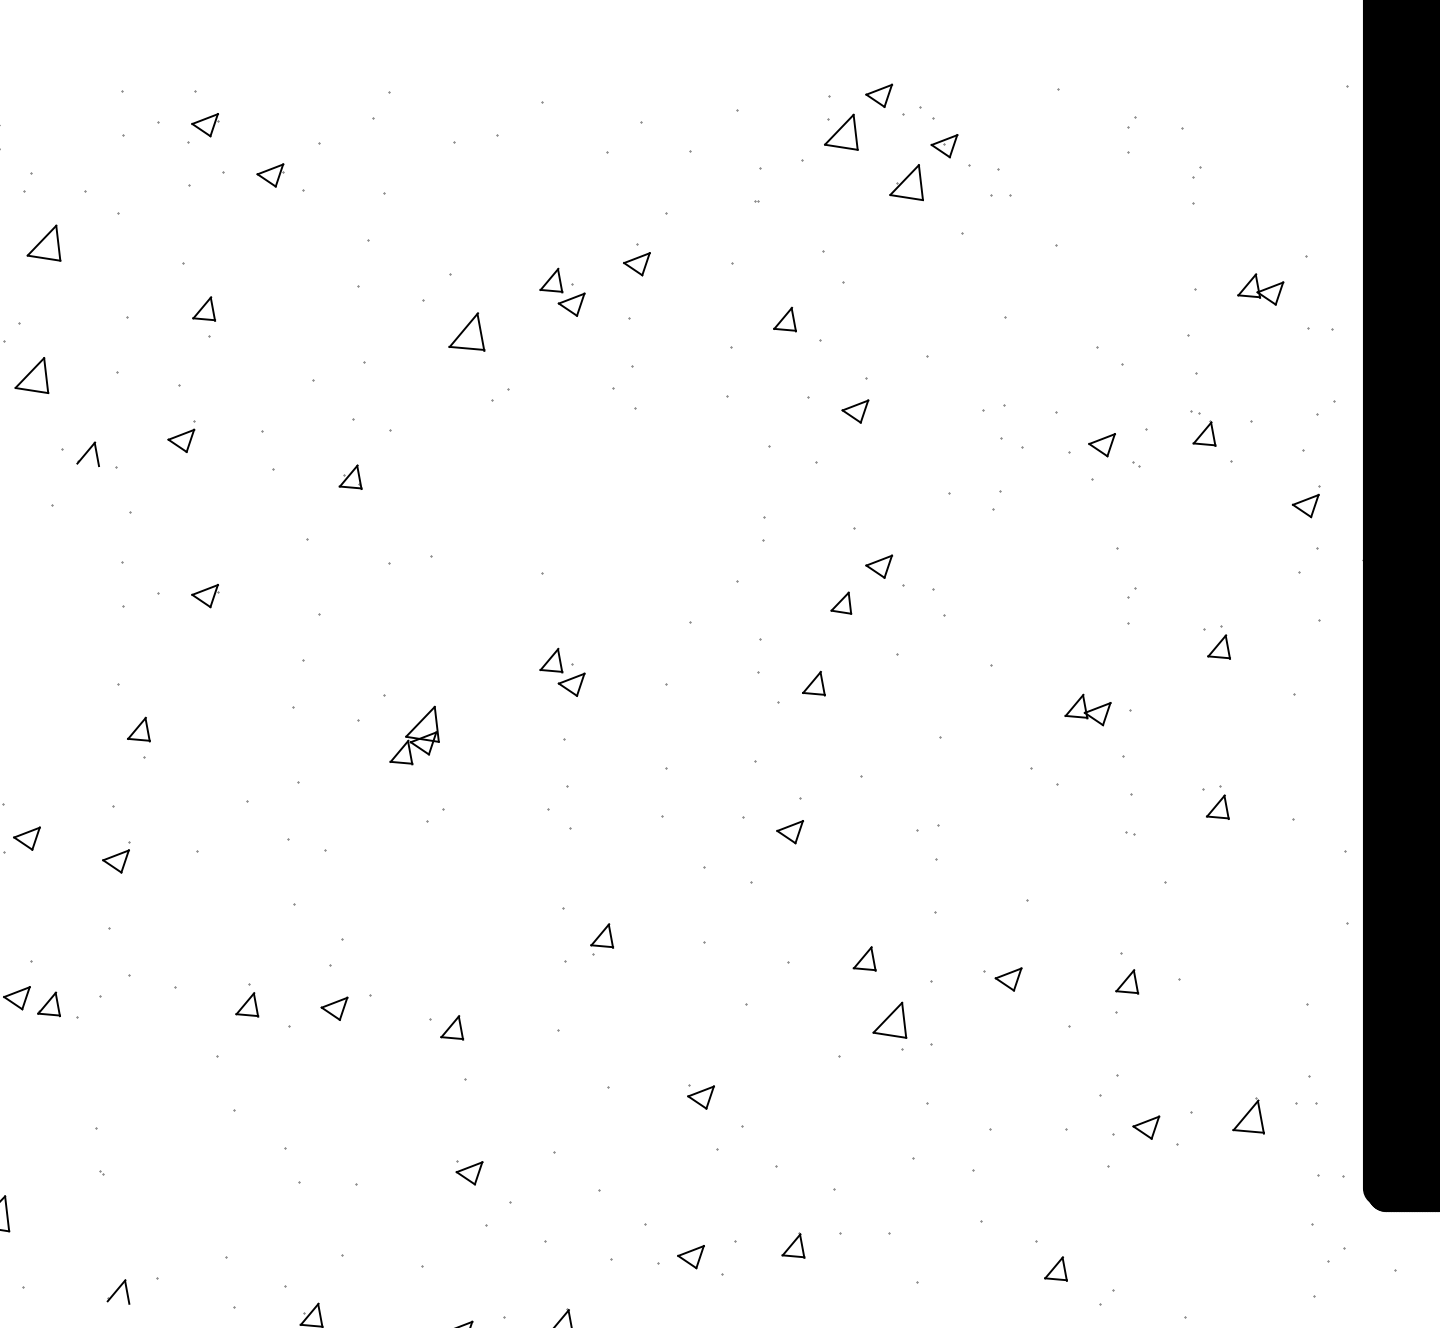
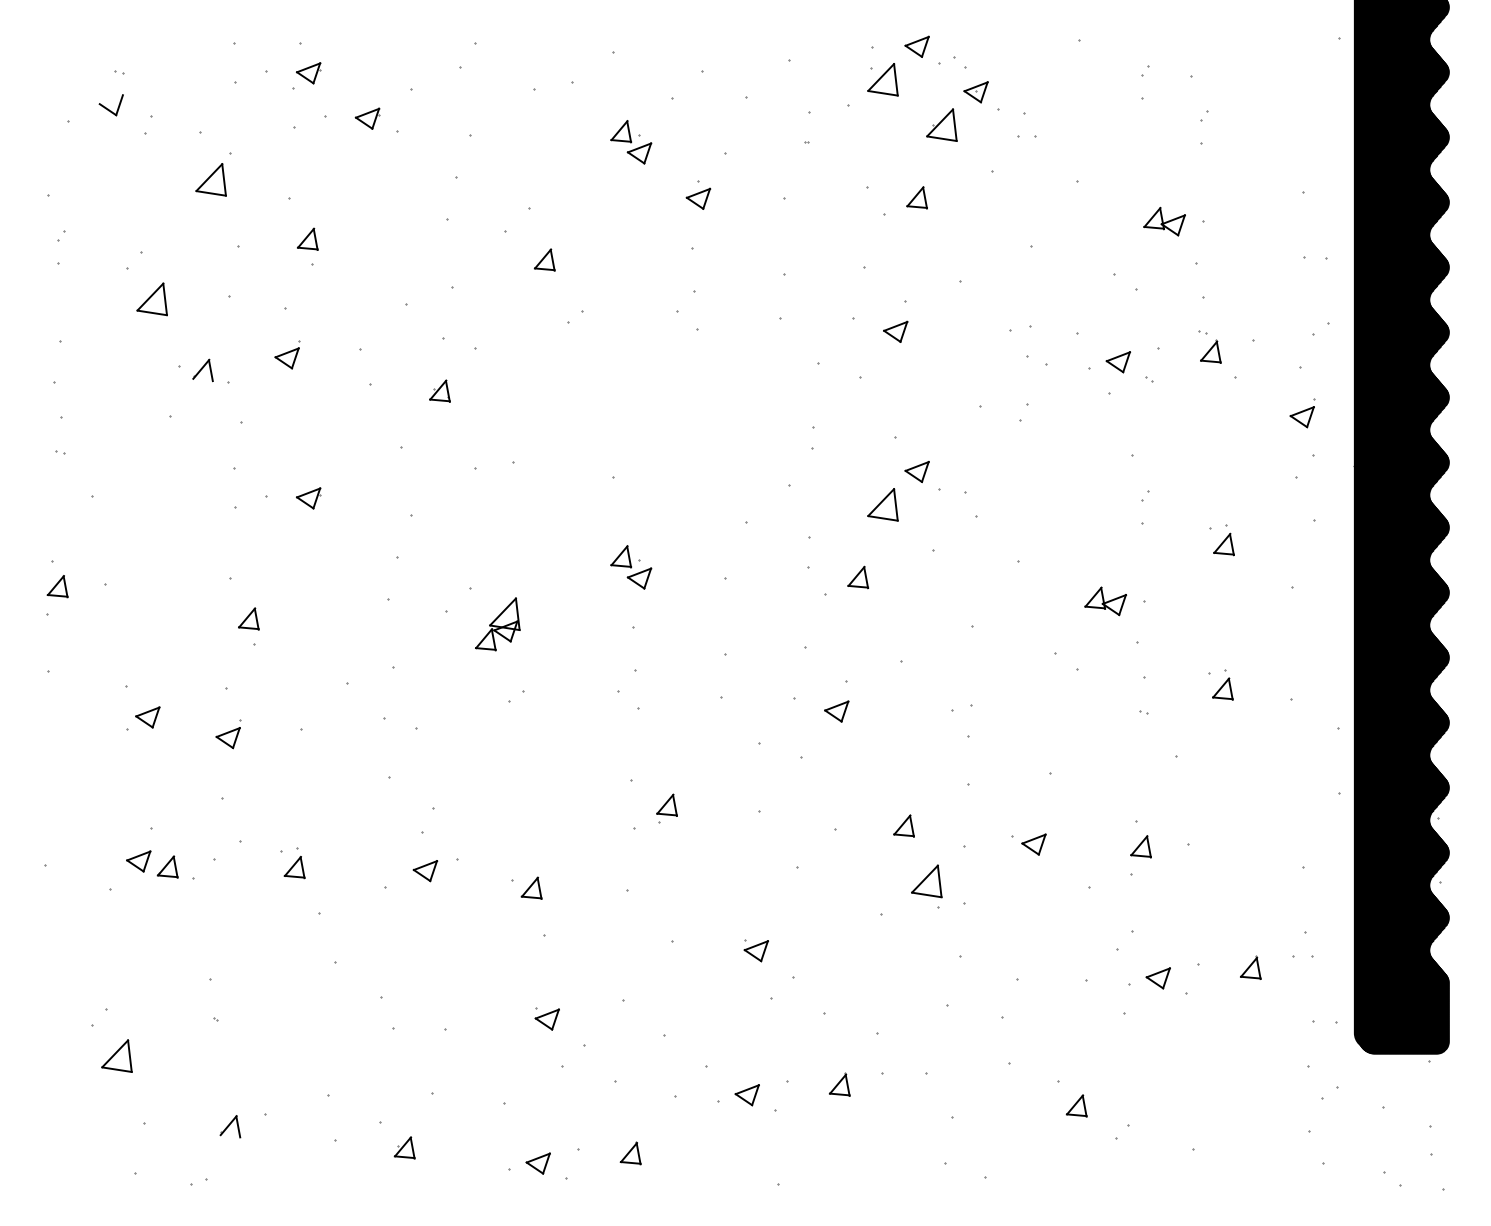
part: (43, 242) -> (210, 179), moved
part: (1260, 289) -> (1164, 221), moved
part: (562, 292) -> (631, 142), moved
part: (784, 319) -> (916, 197), moved
part: (466, 331) -> (544, 259), size x0.62
part: (840, 602) -> (882, 504), size x1.67
part: (247, 1000) -> (294, 863), moved
part: (1248, 1115) -> (1250, 967), size x0.71

